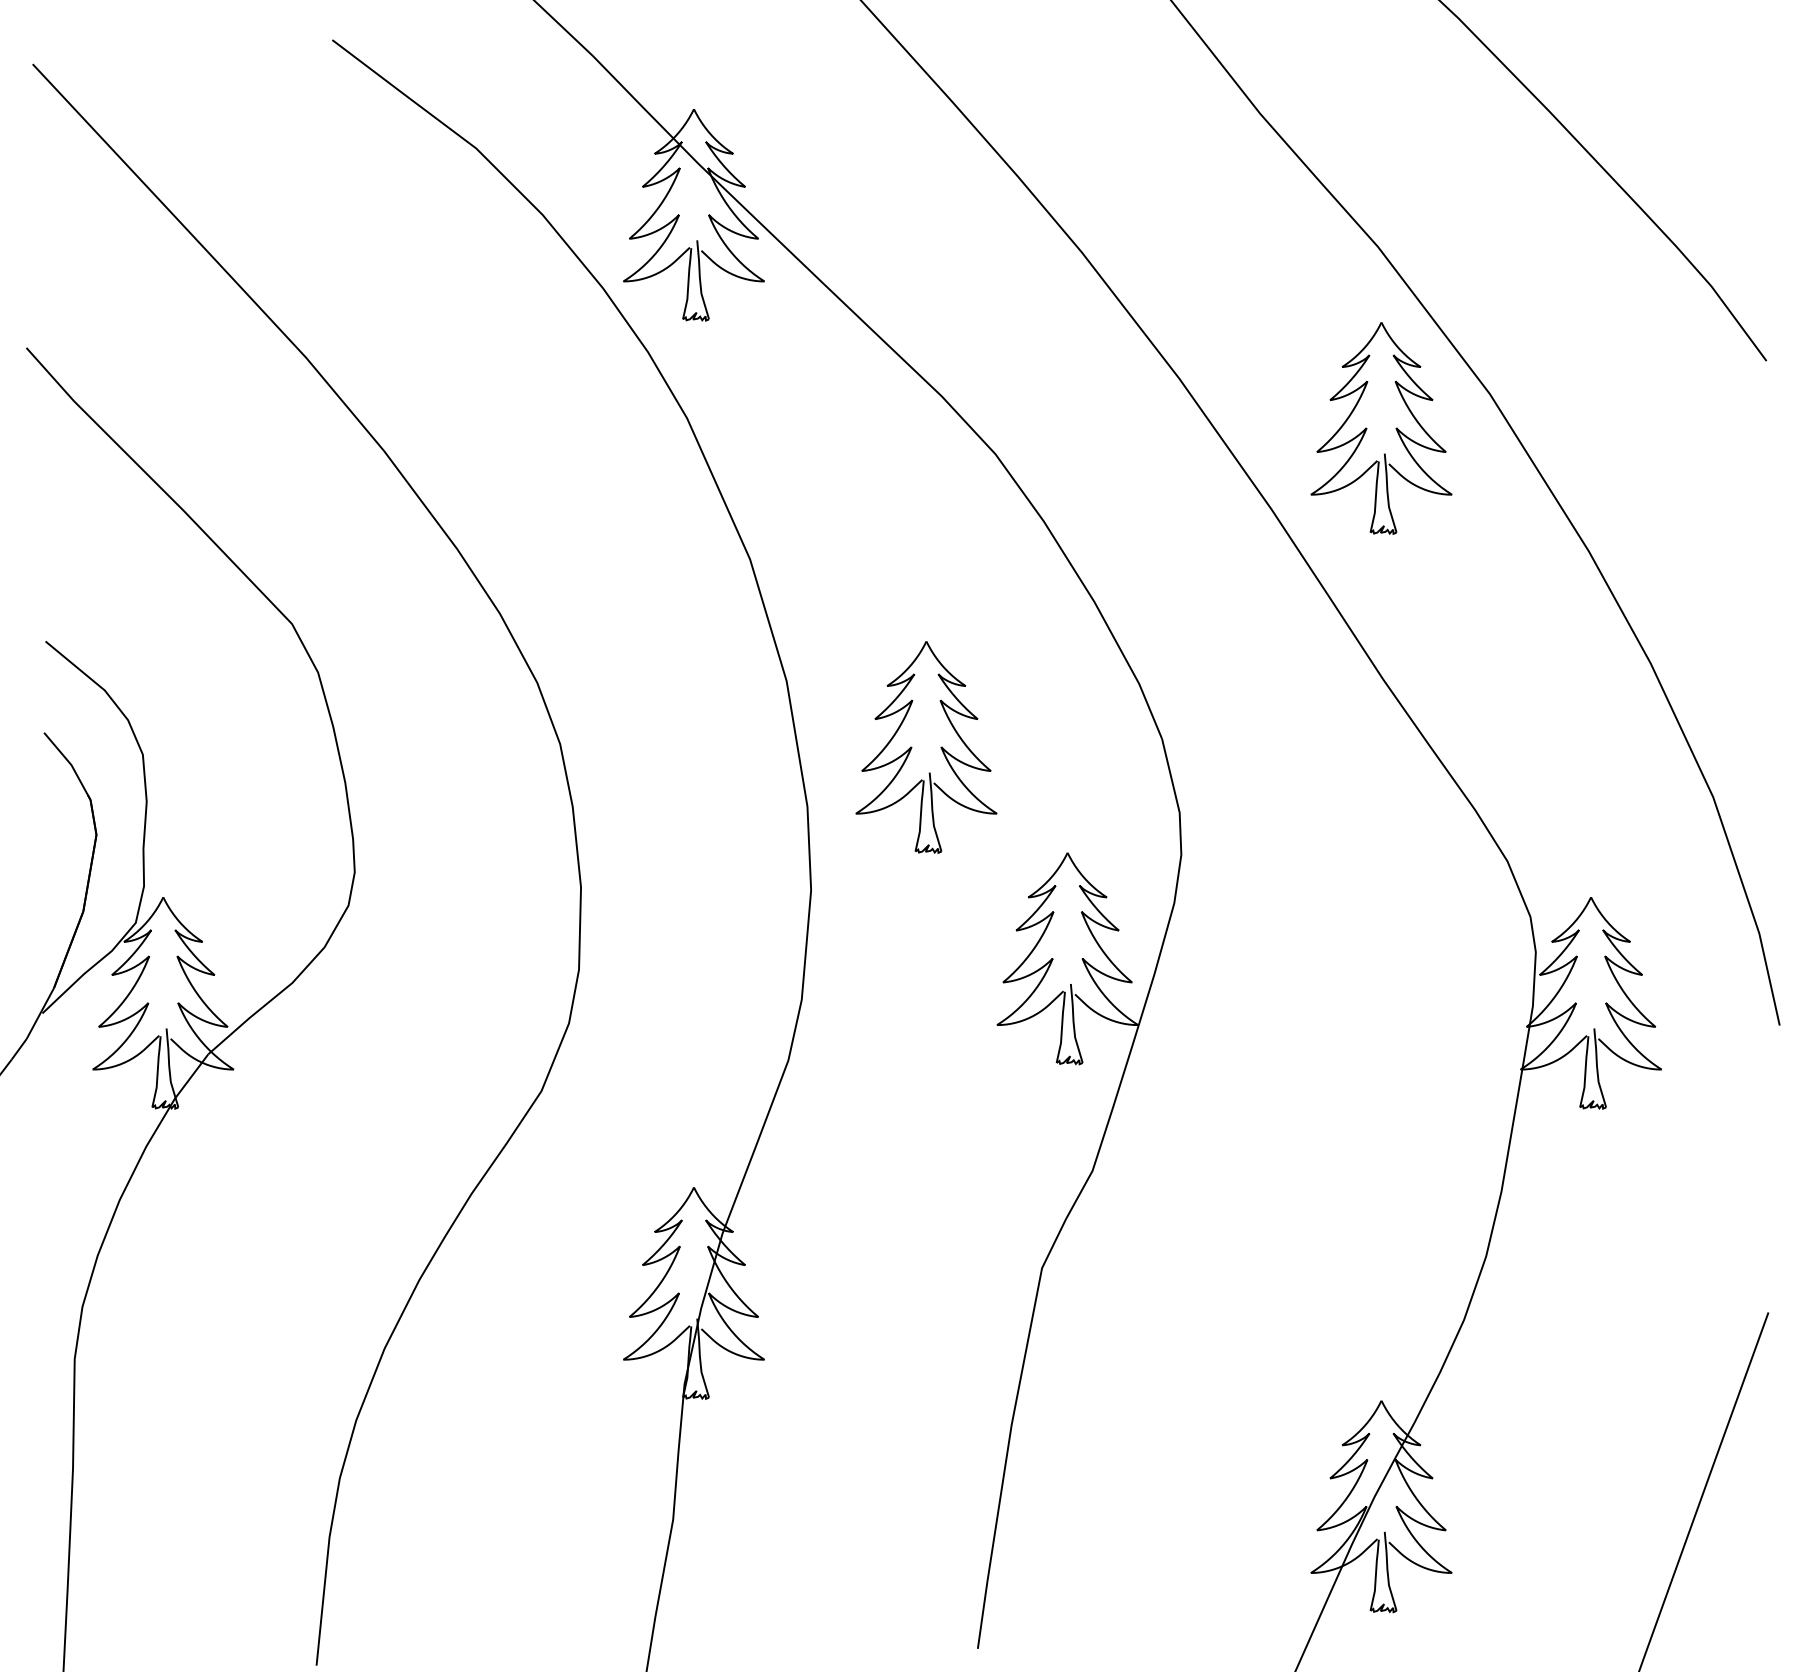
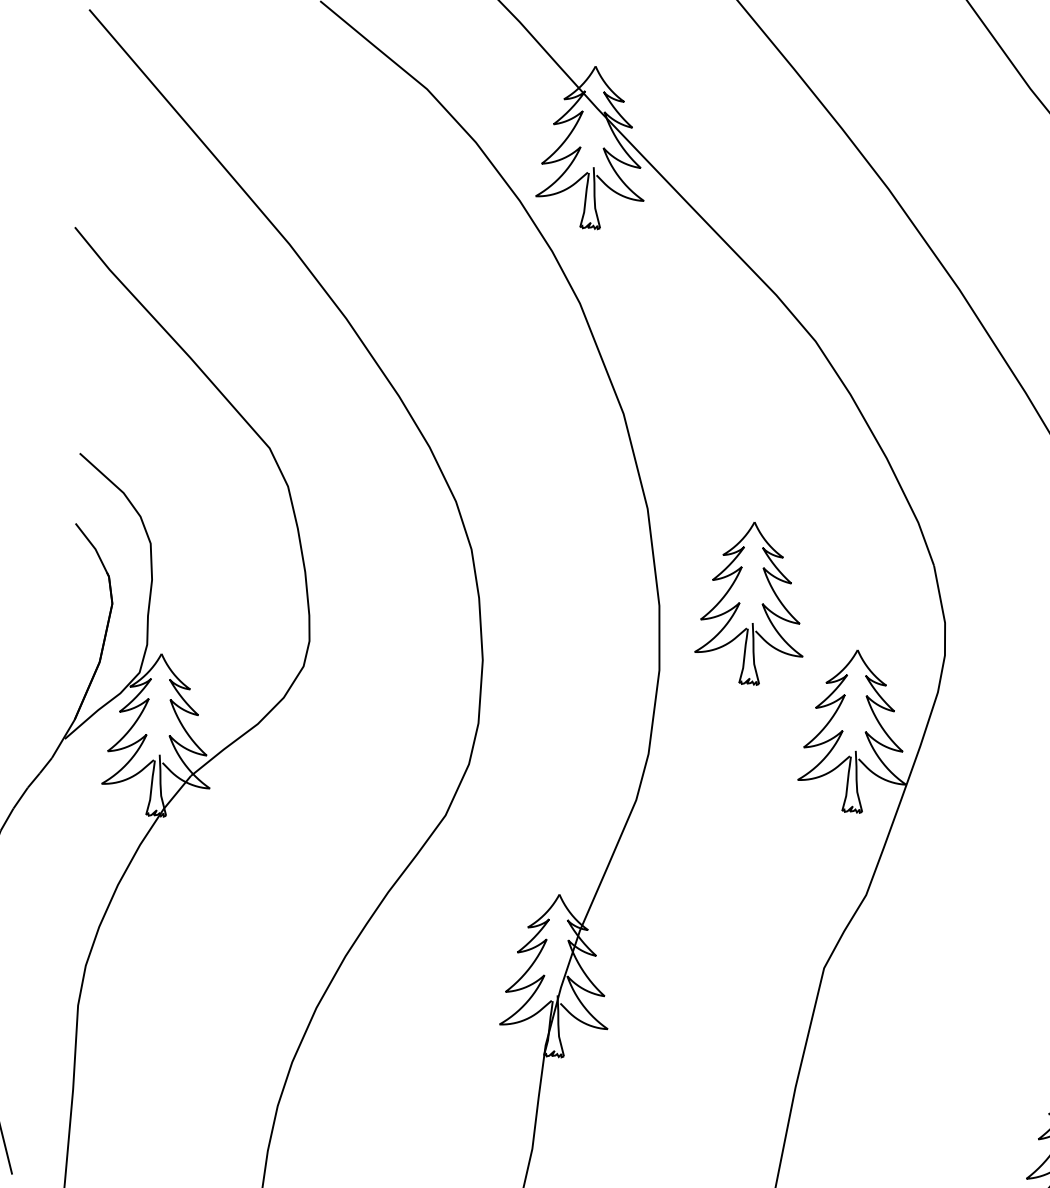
part: (912, 747) -> (740, 603), moved

